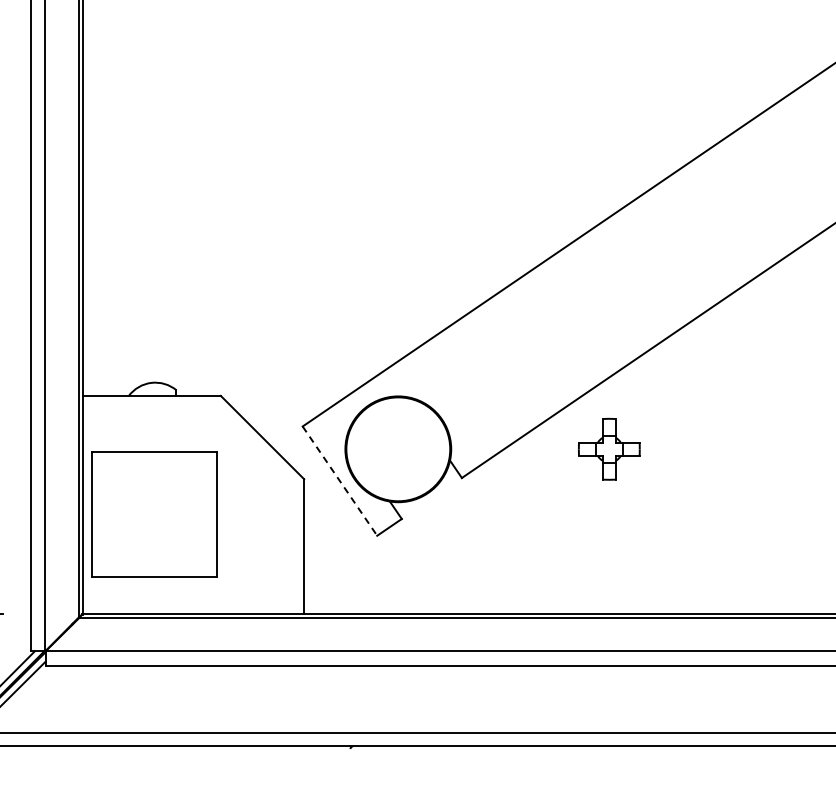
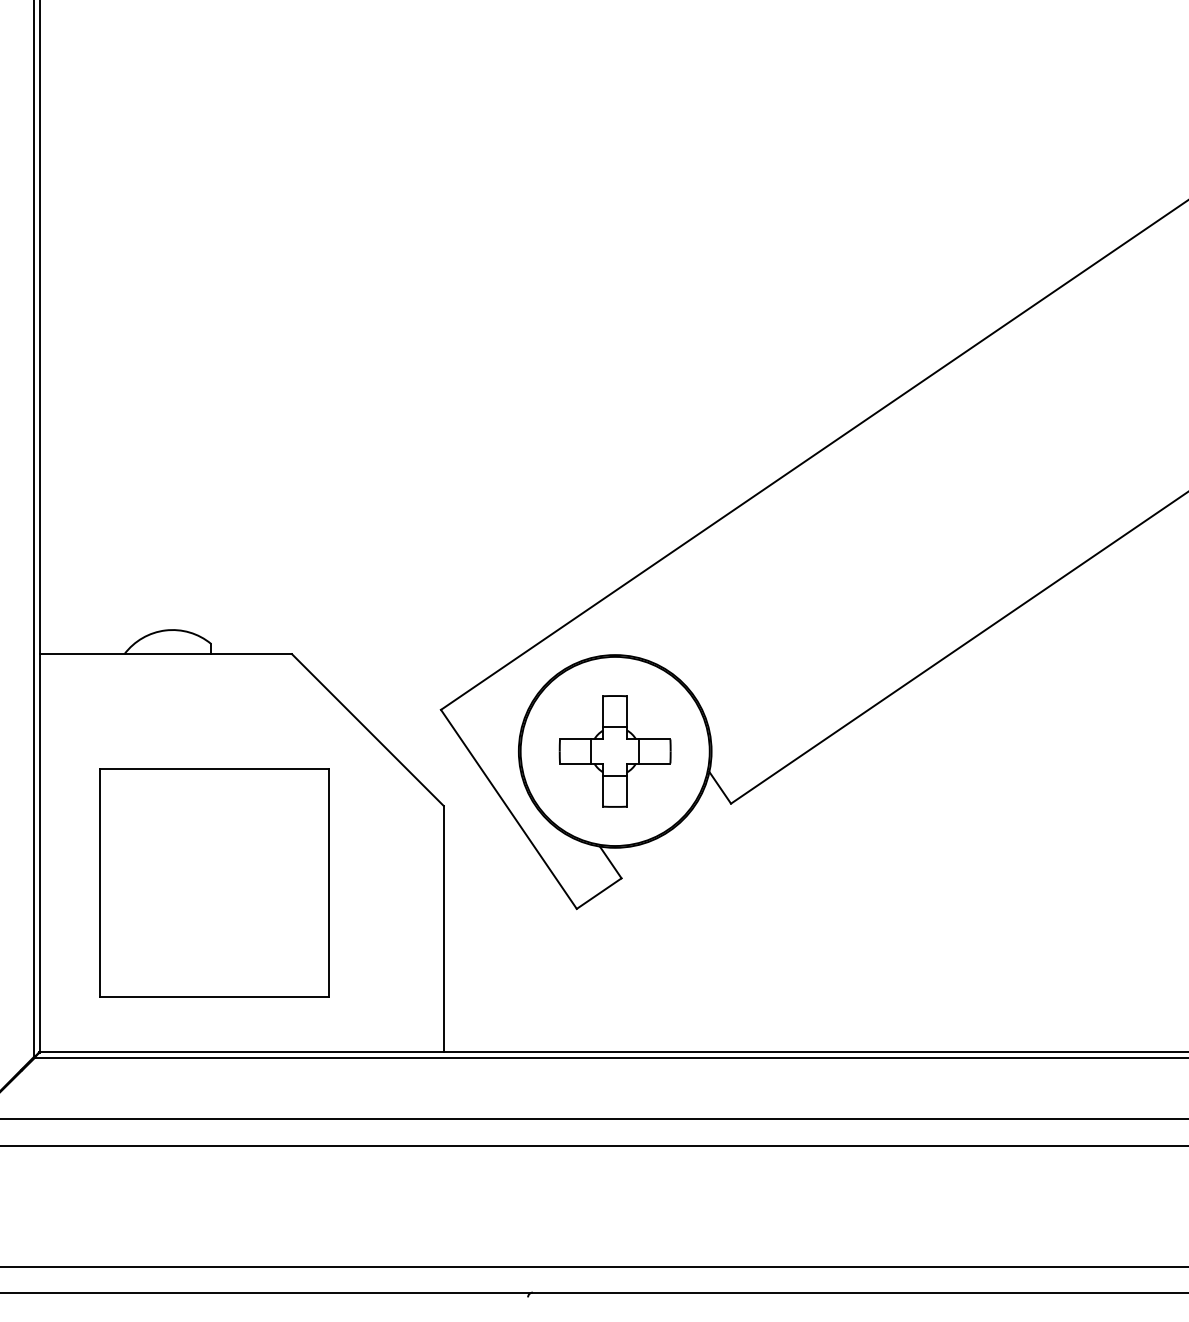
part: (609, 448) -> (615, 749), moved
line: (340, 481) -> (509, 810), dashed -> solid
part: (154, 514) -> (214, 882), moved

